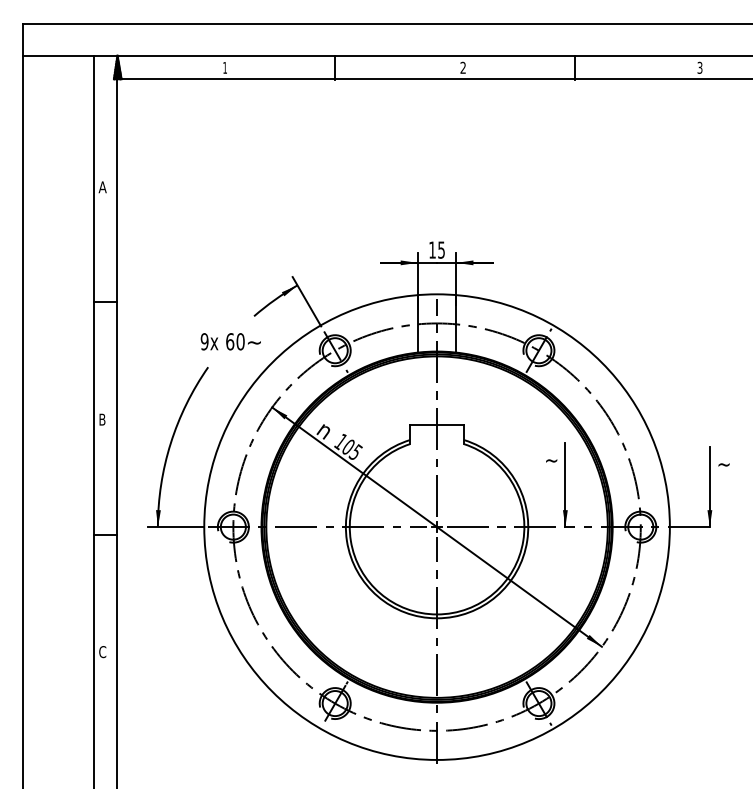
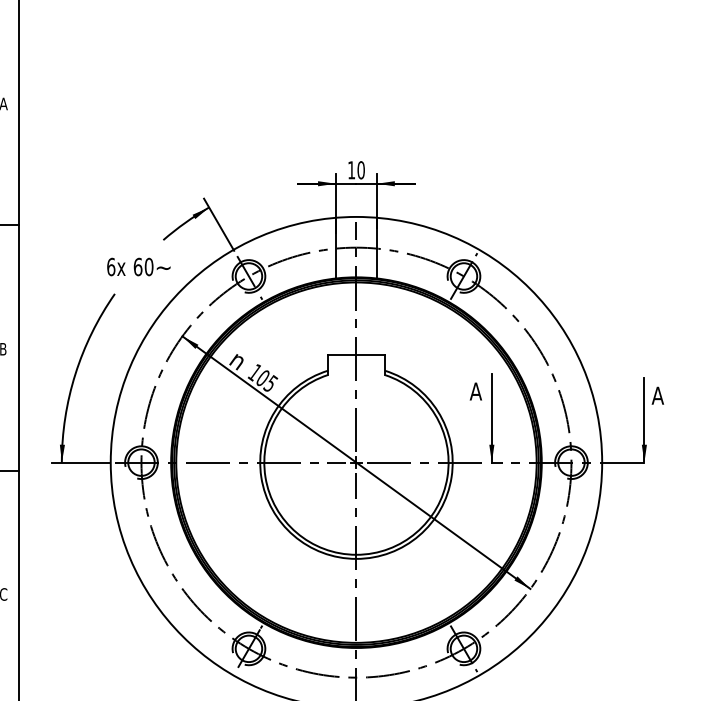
text: (441, 249) -> (361, 169), 15 -> 10
text: (204, 341) -> (110, 266), 9x -> 6x
text: (550, 459) -> (476, 391), ~ -> A
text: (723, 463) -> (658, 395), ~ -> A

